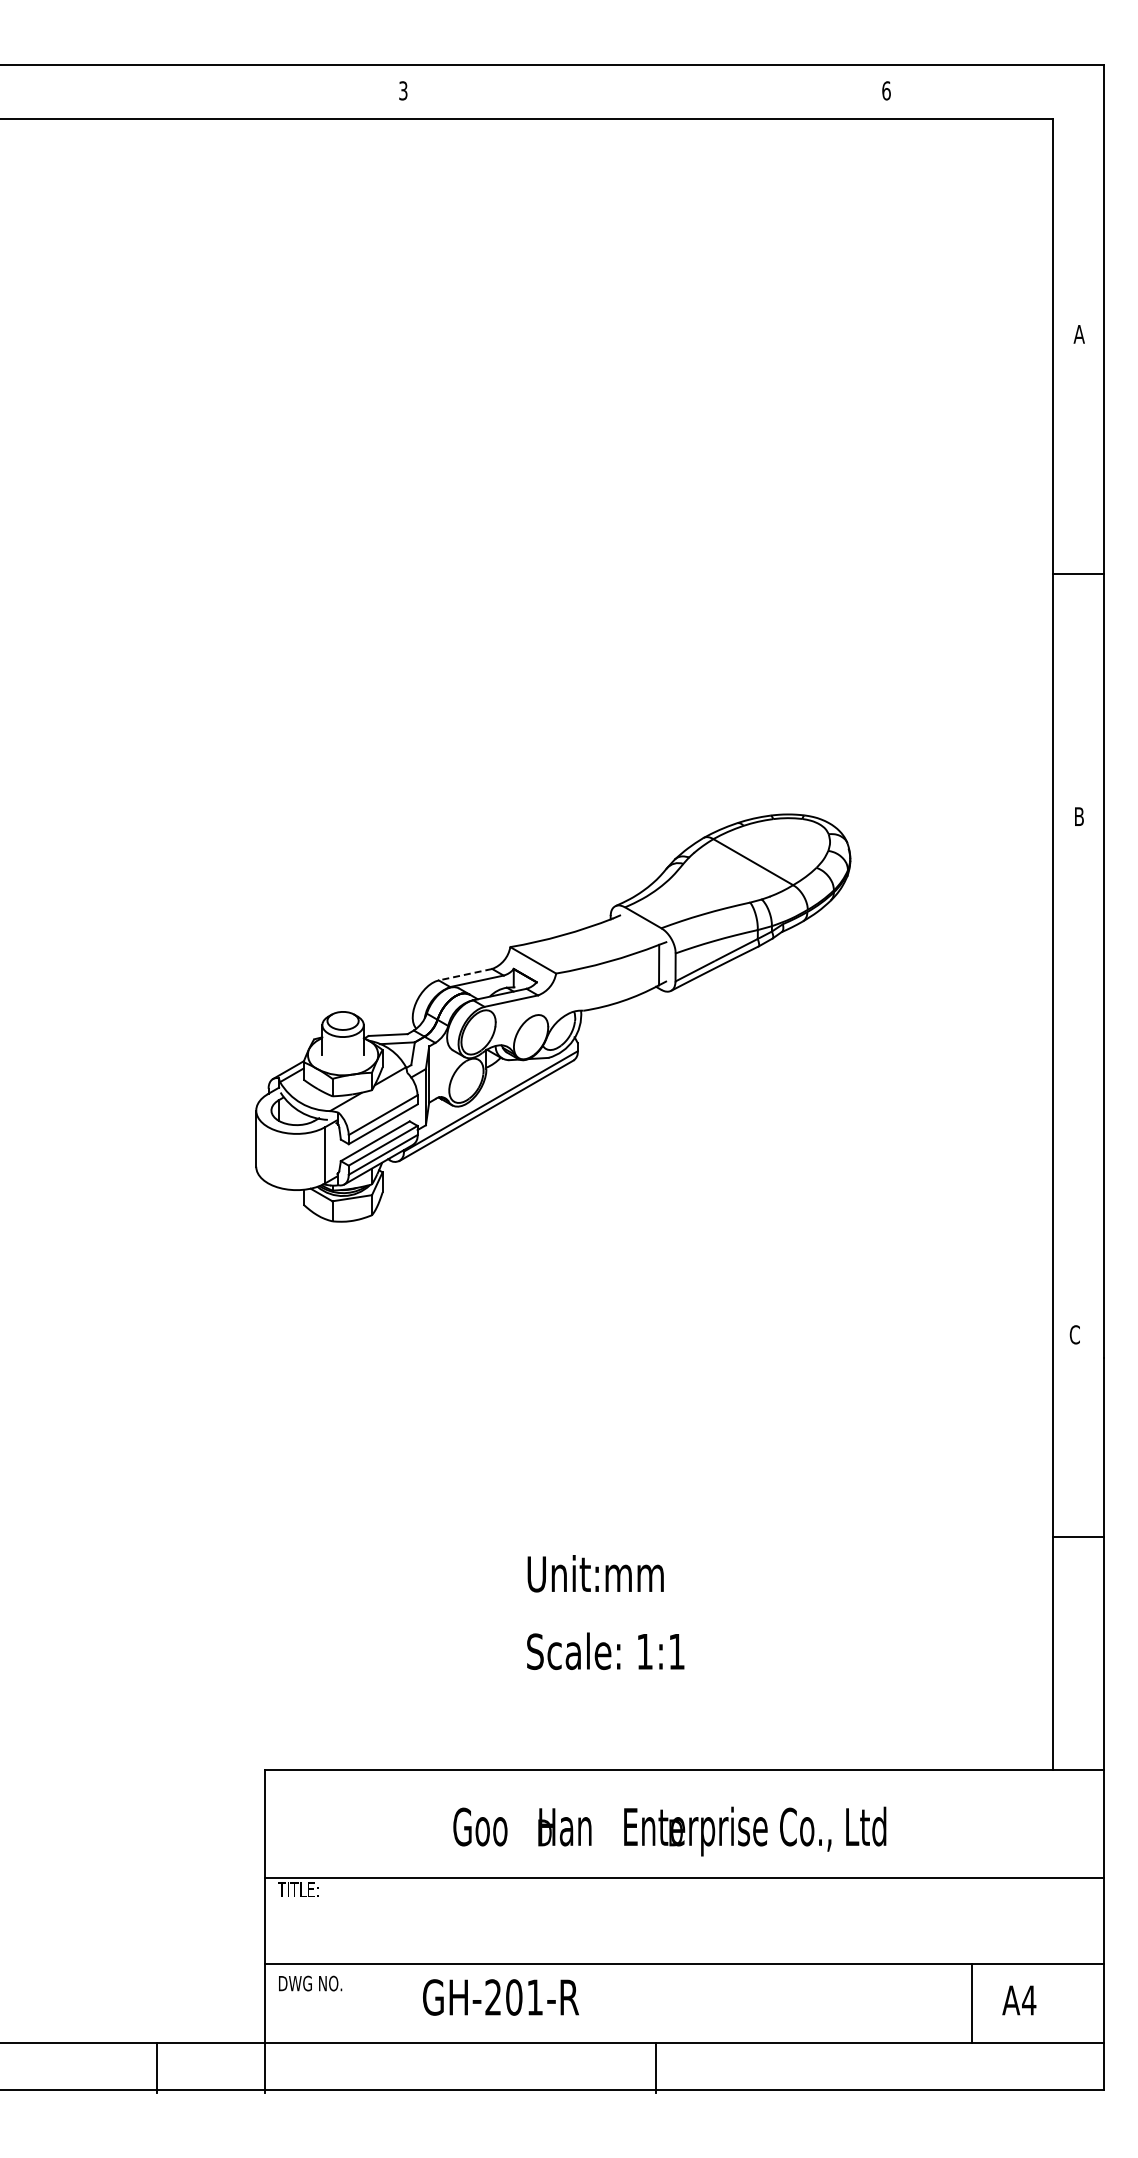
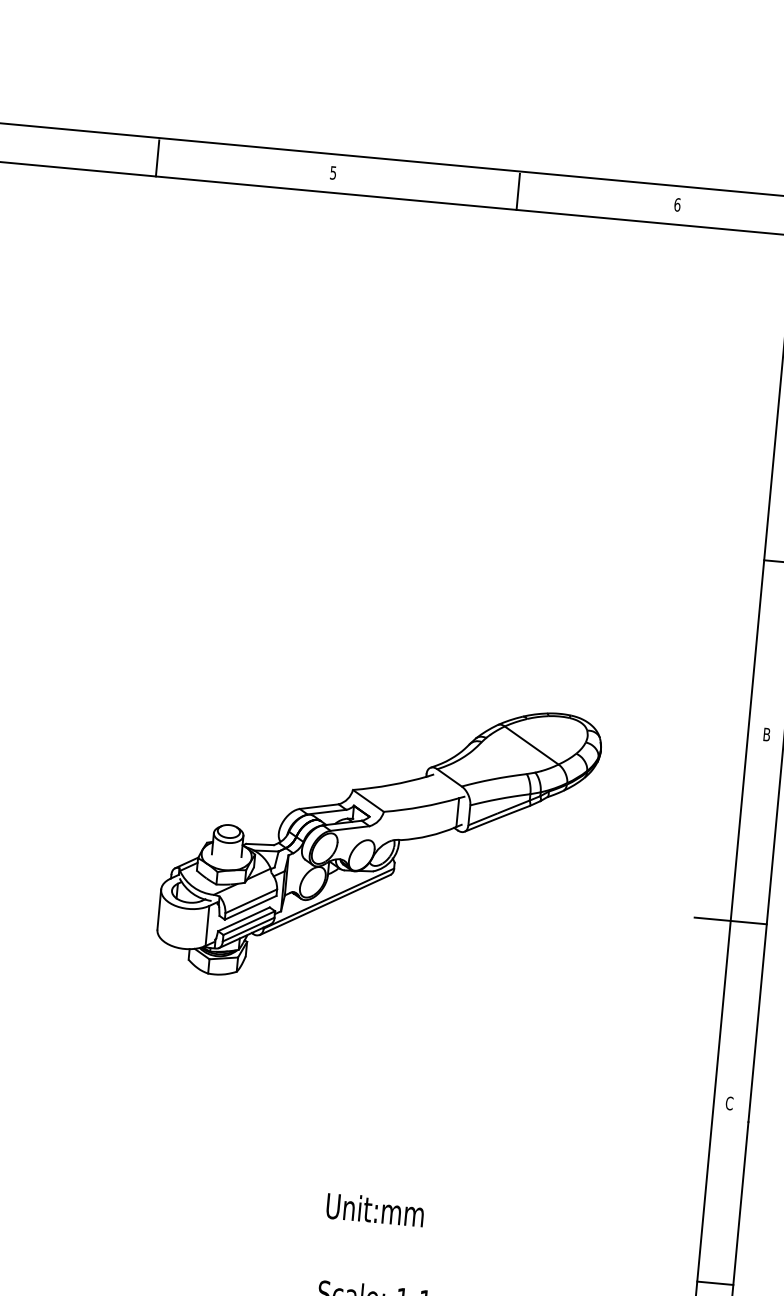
text: (403, 90) -> (333, 172), 3 -> 5
line: (156, 93) -> (157, 158), added
line: (663, 93) -> (518, 192), added
line: (465, 974) -> (319, 806), dashed -> solid
line: (1052, 1080) -> (730, 920), added
line: (1078, 1536) -> (715, 1282), moved
text: (595, 1573) -> (375, 1209), moved

